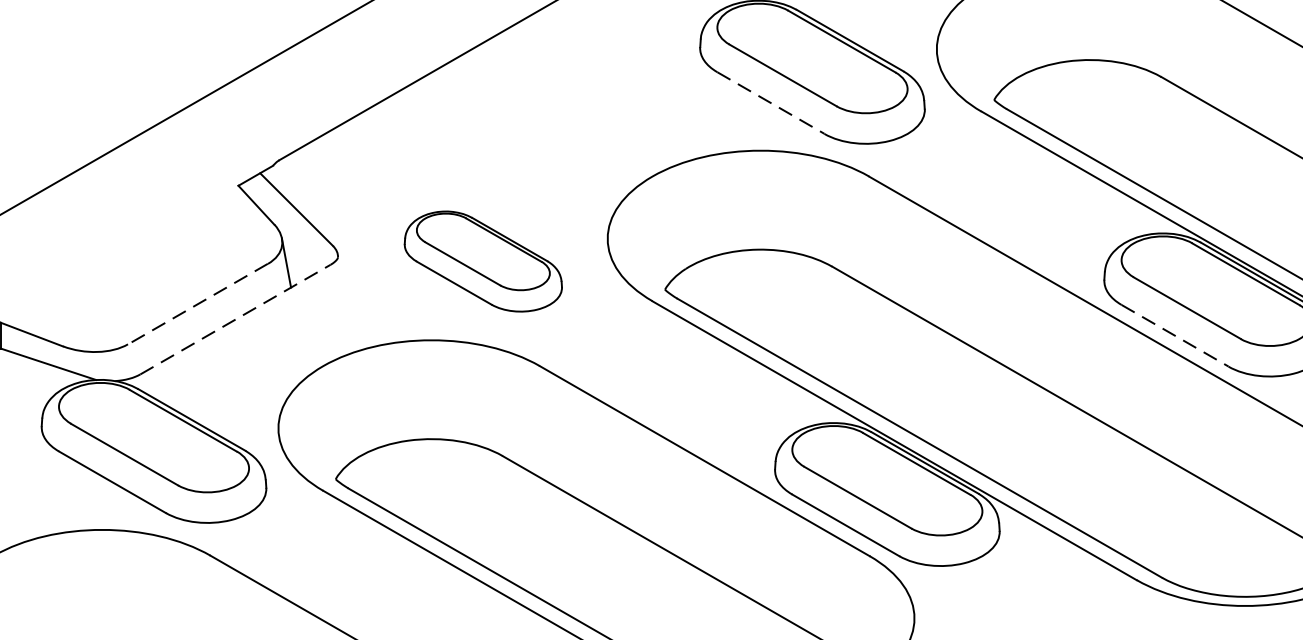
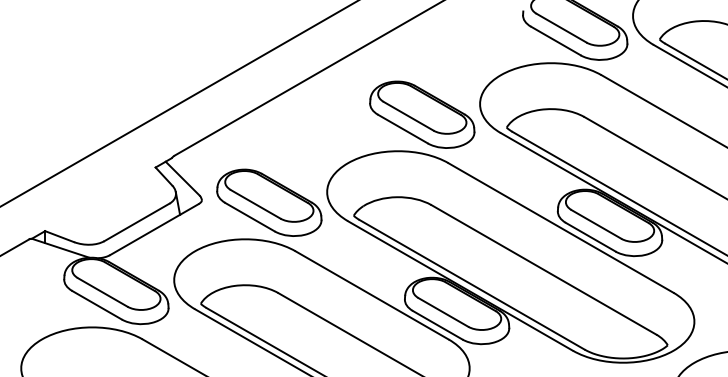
line: (769, 103) -> (402, 129), dashed -> solid
part: (483, 261) -> (269, 202), size x1.43
line: (197, 304) -> (136, 222), dashed -> solid
line: (236, 319) -> (154, 229), dashed -> solid
line: (1174, 336) -> (590, 237), dashed -> solid

